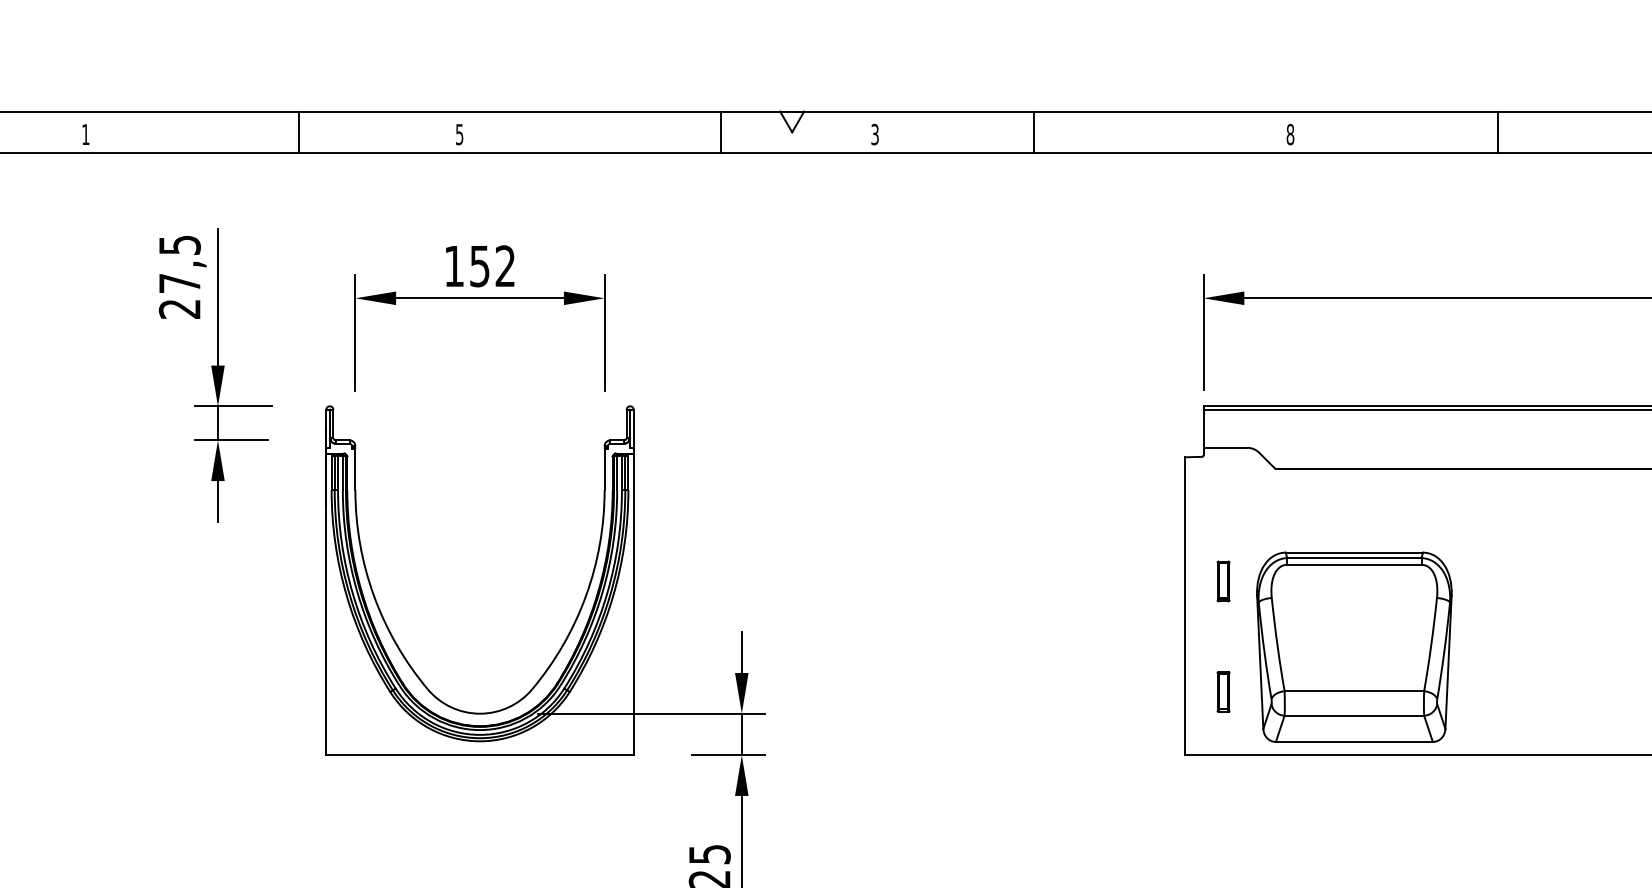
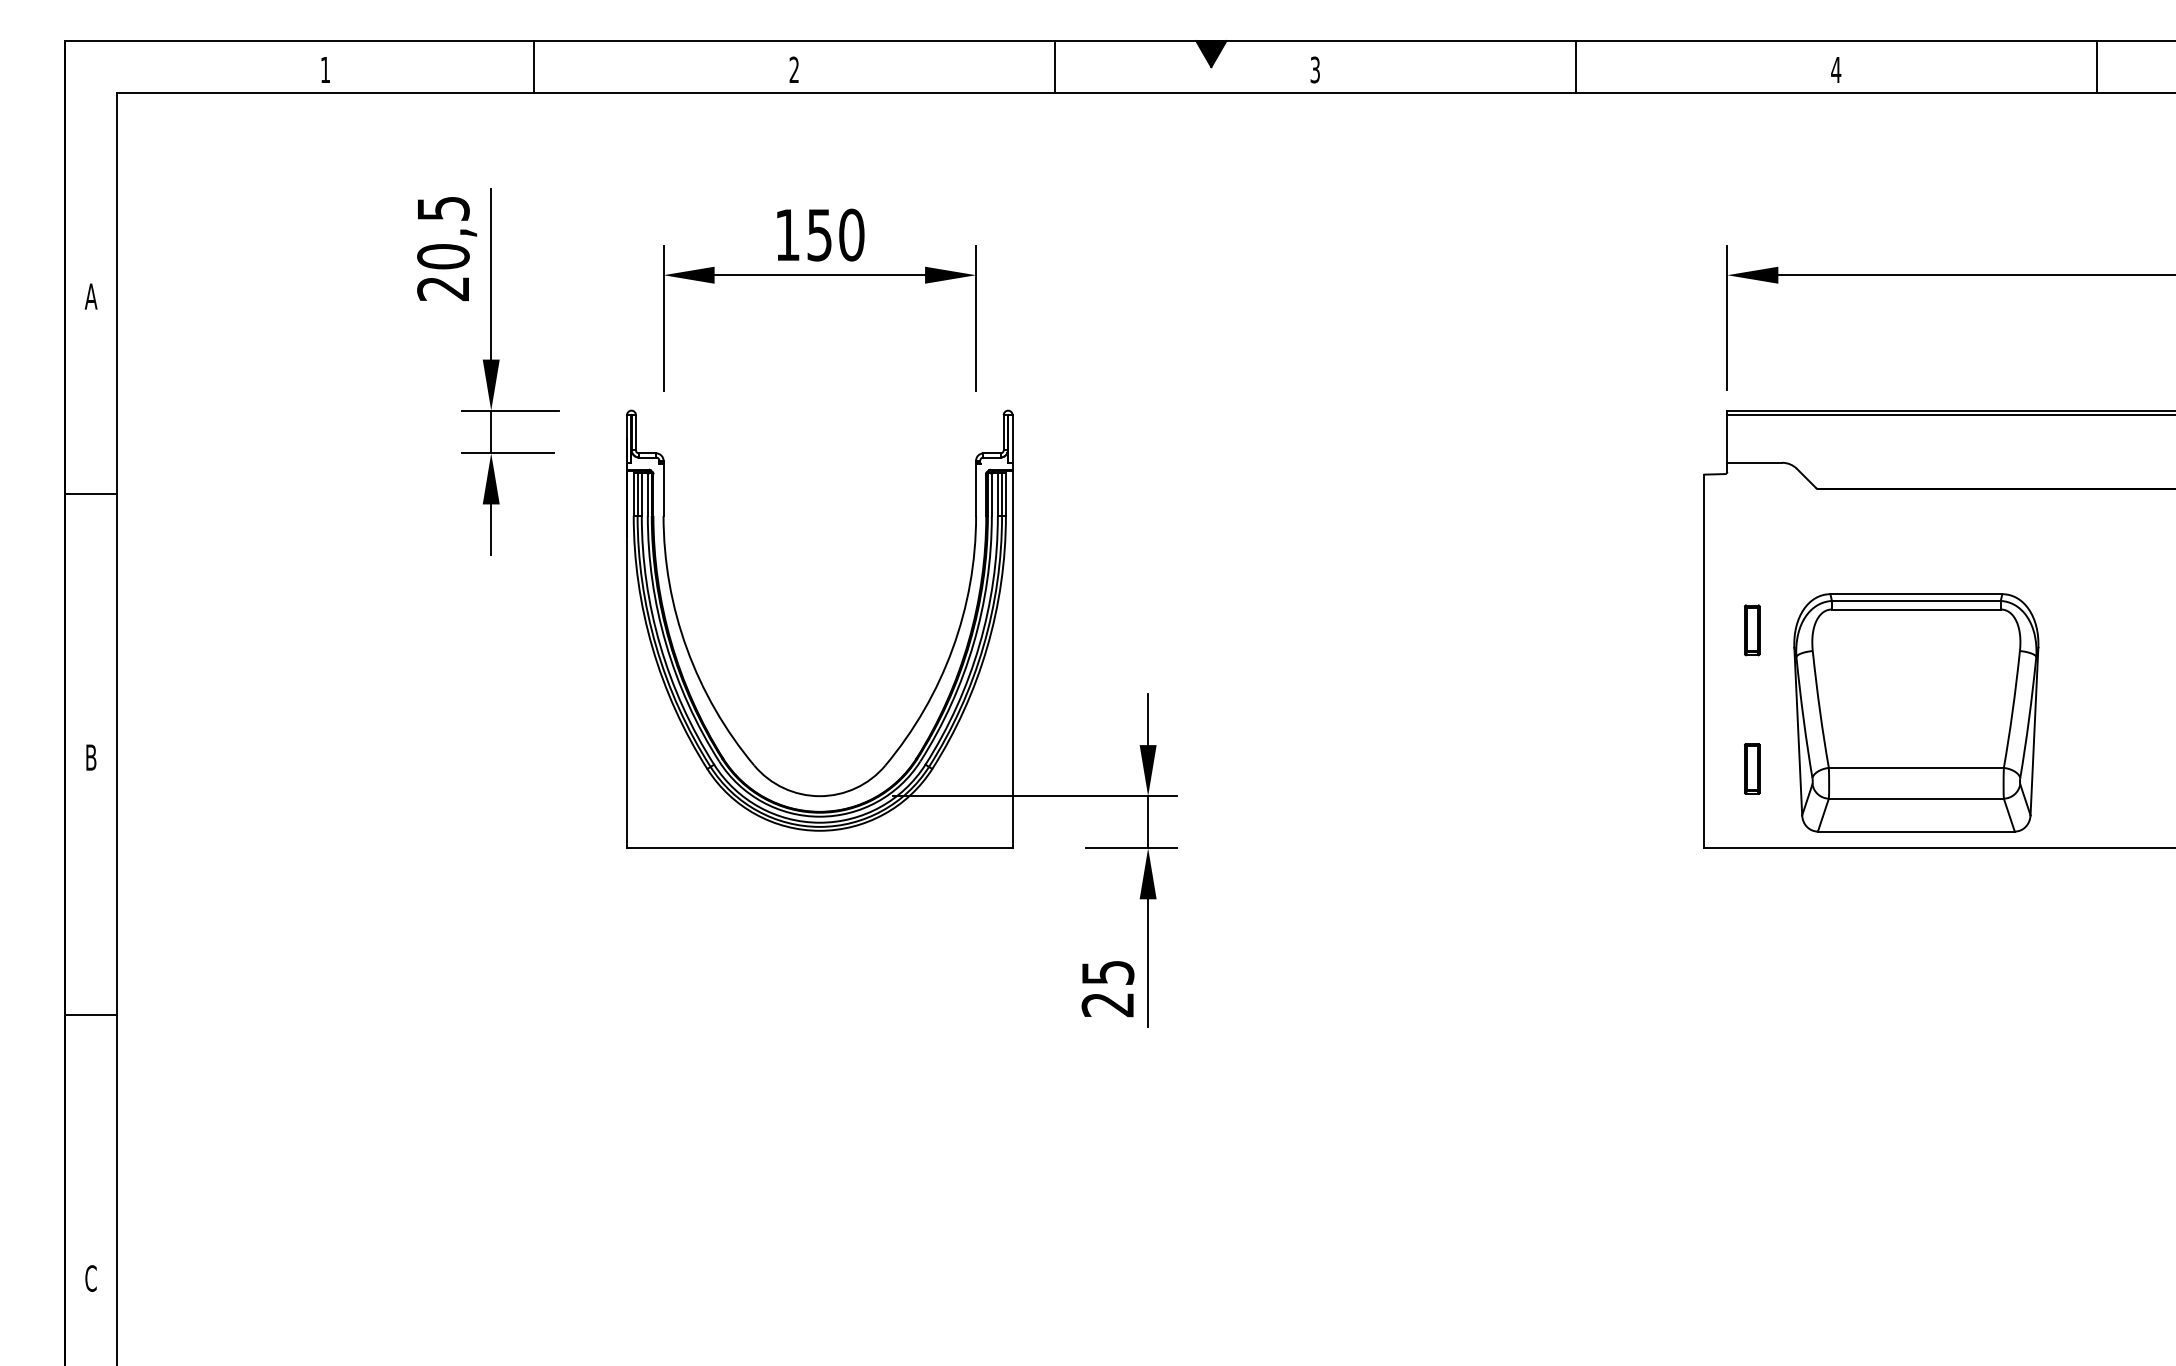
fill: (792, 122) -> (1211, 54), added
line: (299, 132) -> (534, 67), moved
line: (721, 132) -> (1055, 67), moved
line: (1033, 132) -> (1575, 67), moved
text: (459, 134) -> (793, 69), 5 -> 2
text: (1290, 134) -> (1836, 69), 8 -> 4
text: (505, 265) -> (851, 234), 152 -> 150
text: (179, 283) -> (443, 256), 27,5 -> 20,5

